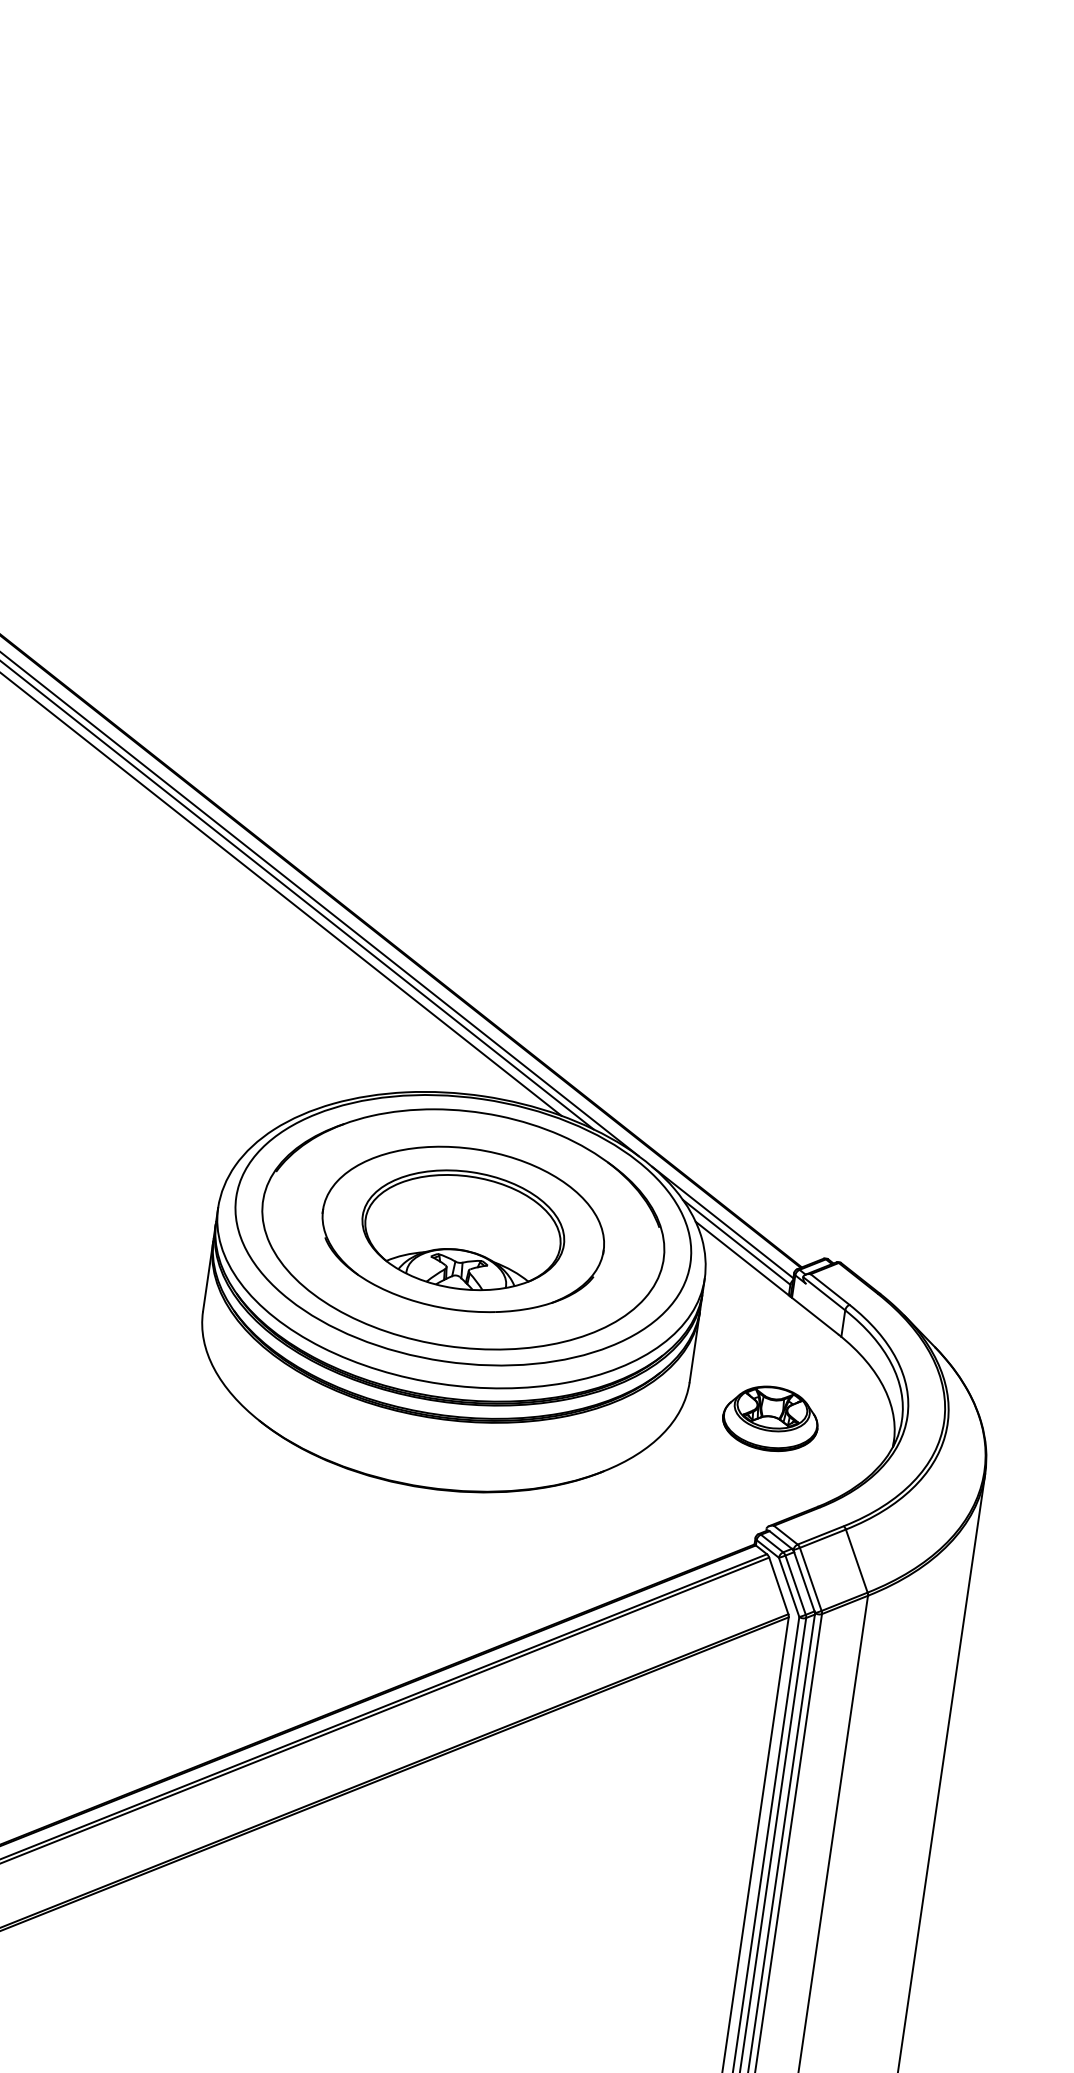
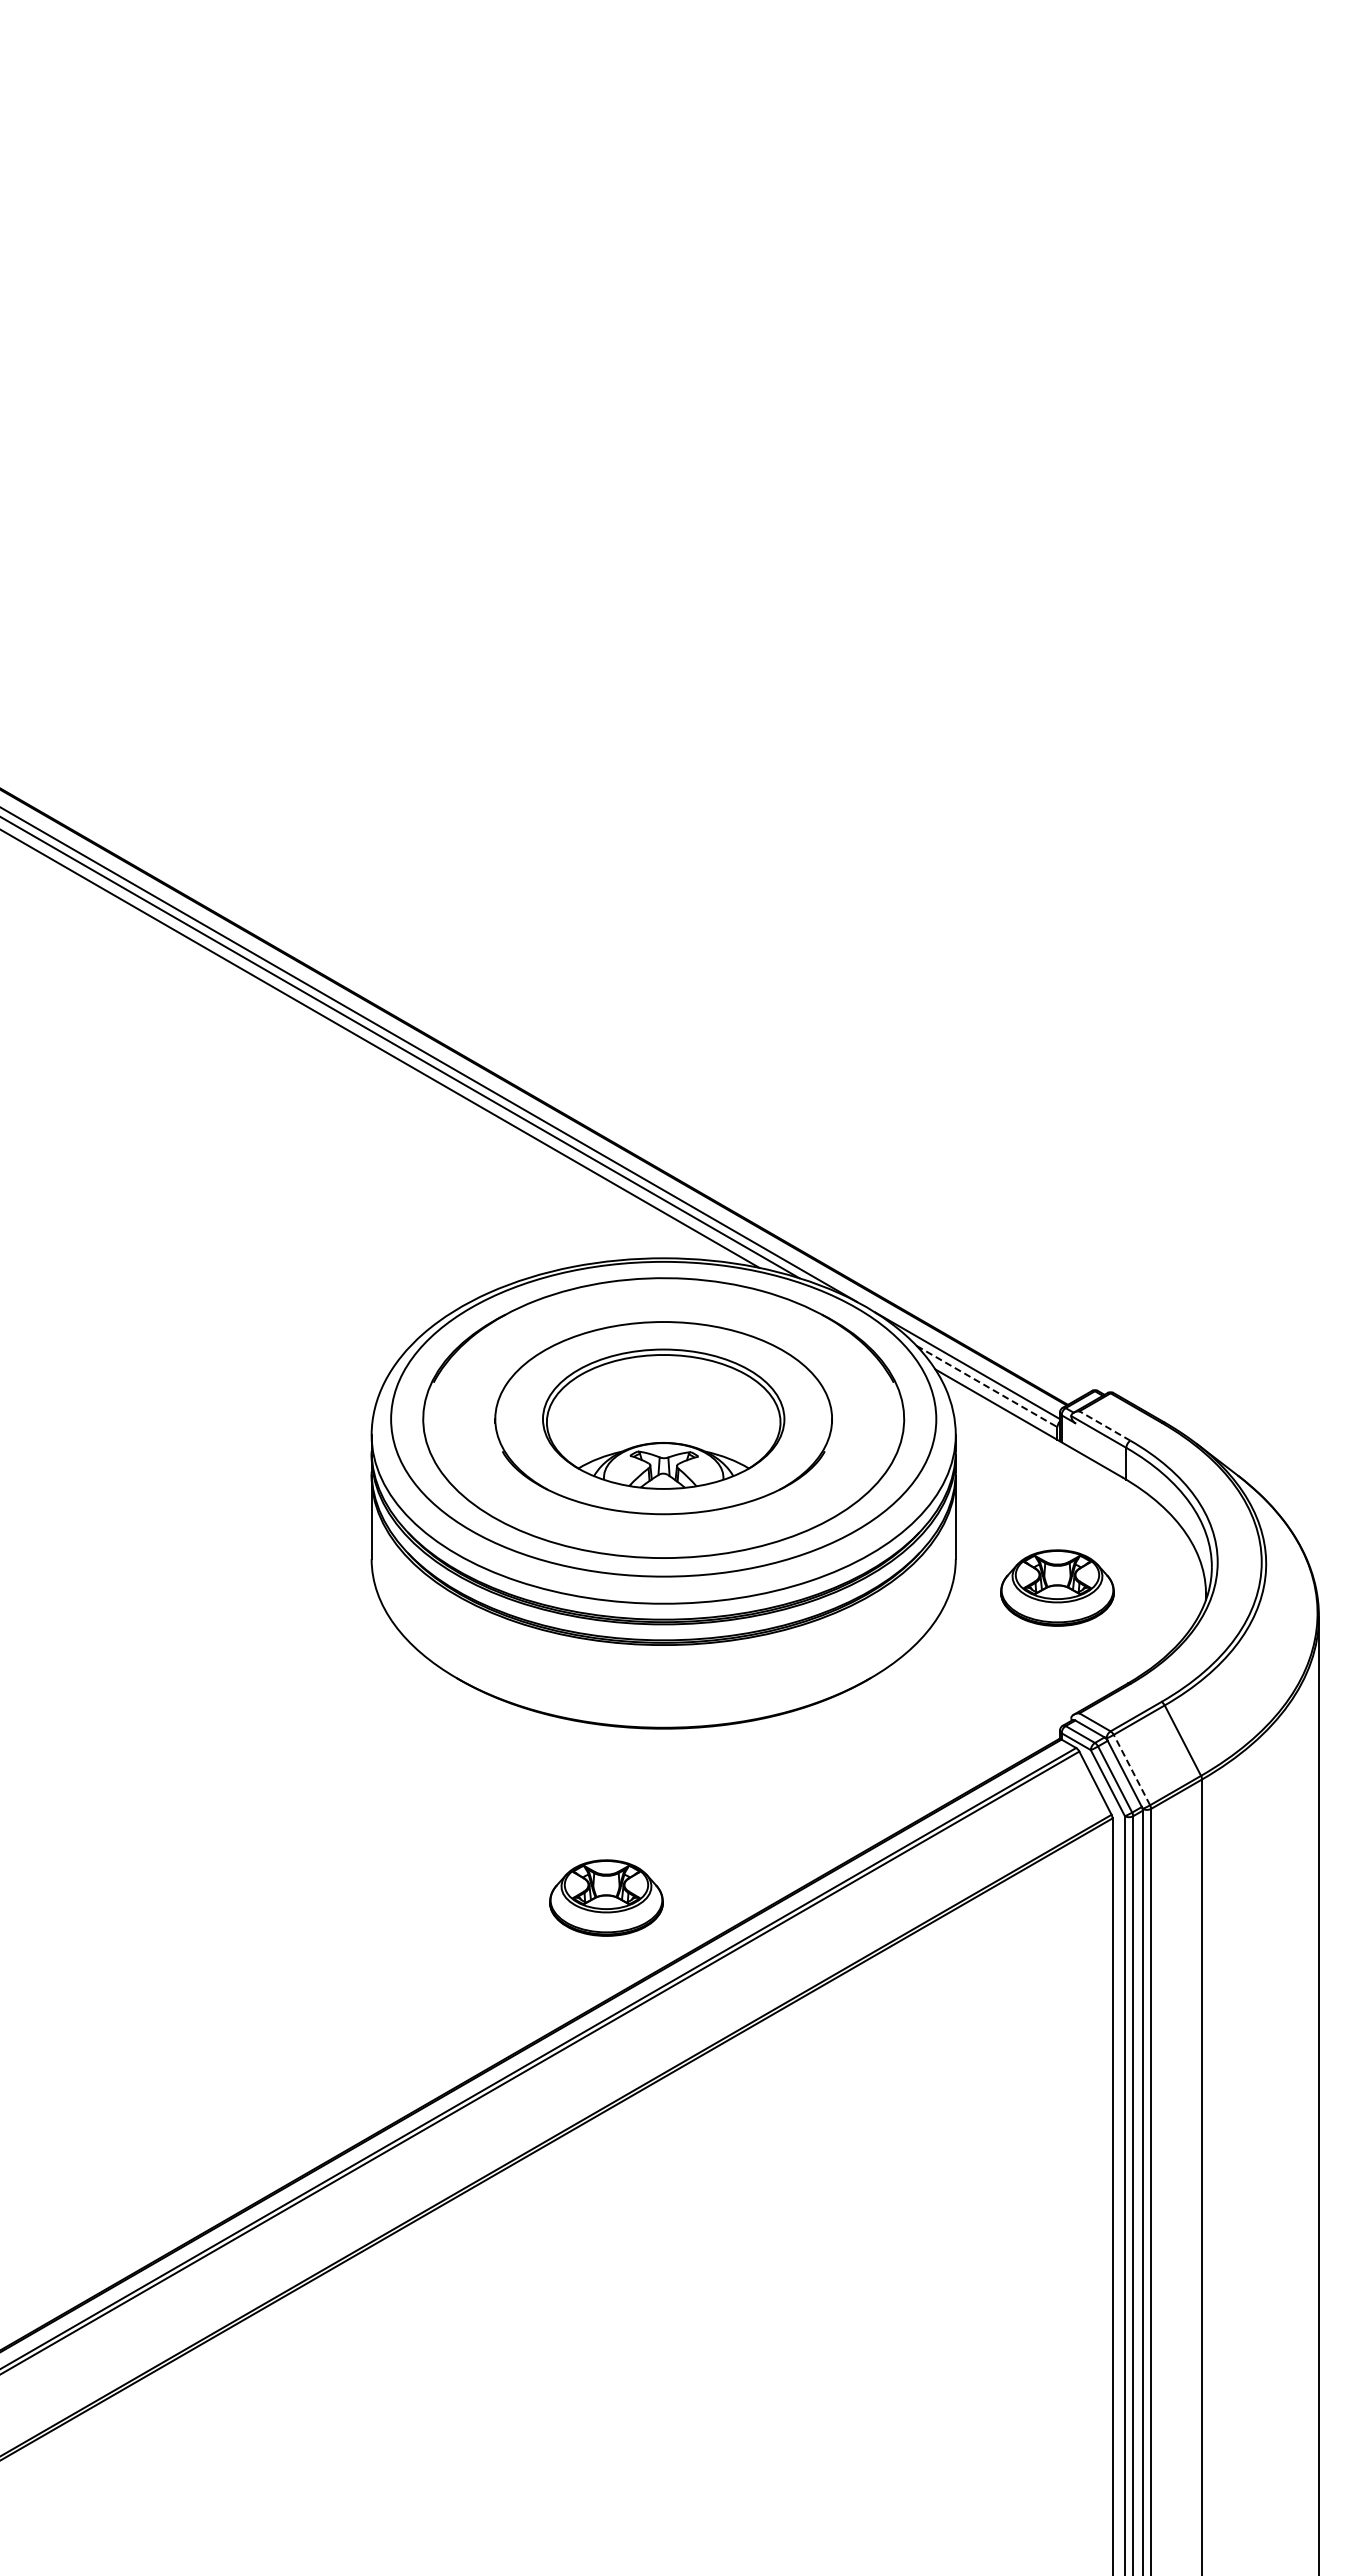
line: (737, 1242) -> (987, 1386), solid -> dashed
line: (829, 1289) -> (1104, 1425), solid -> dashed
line: (810, 1579) -> (1131, 1770), solid -> dashed
part: (357, 1621) -> (606, 1897), added

